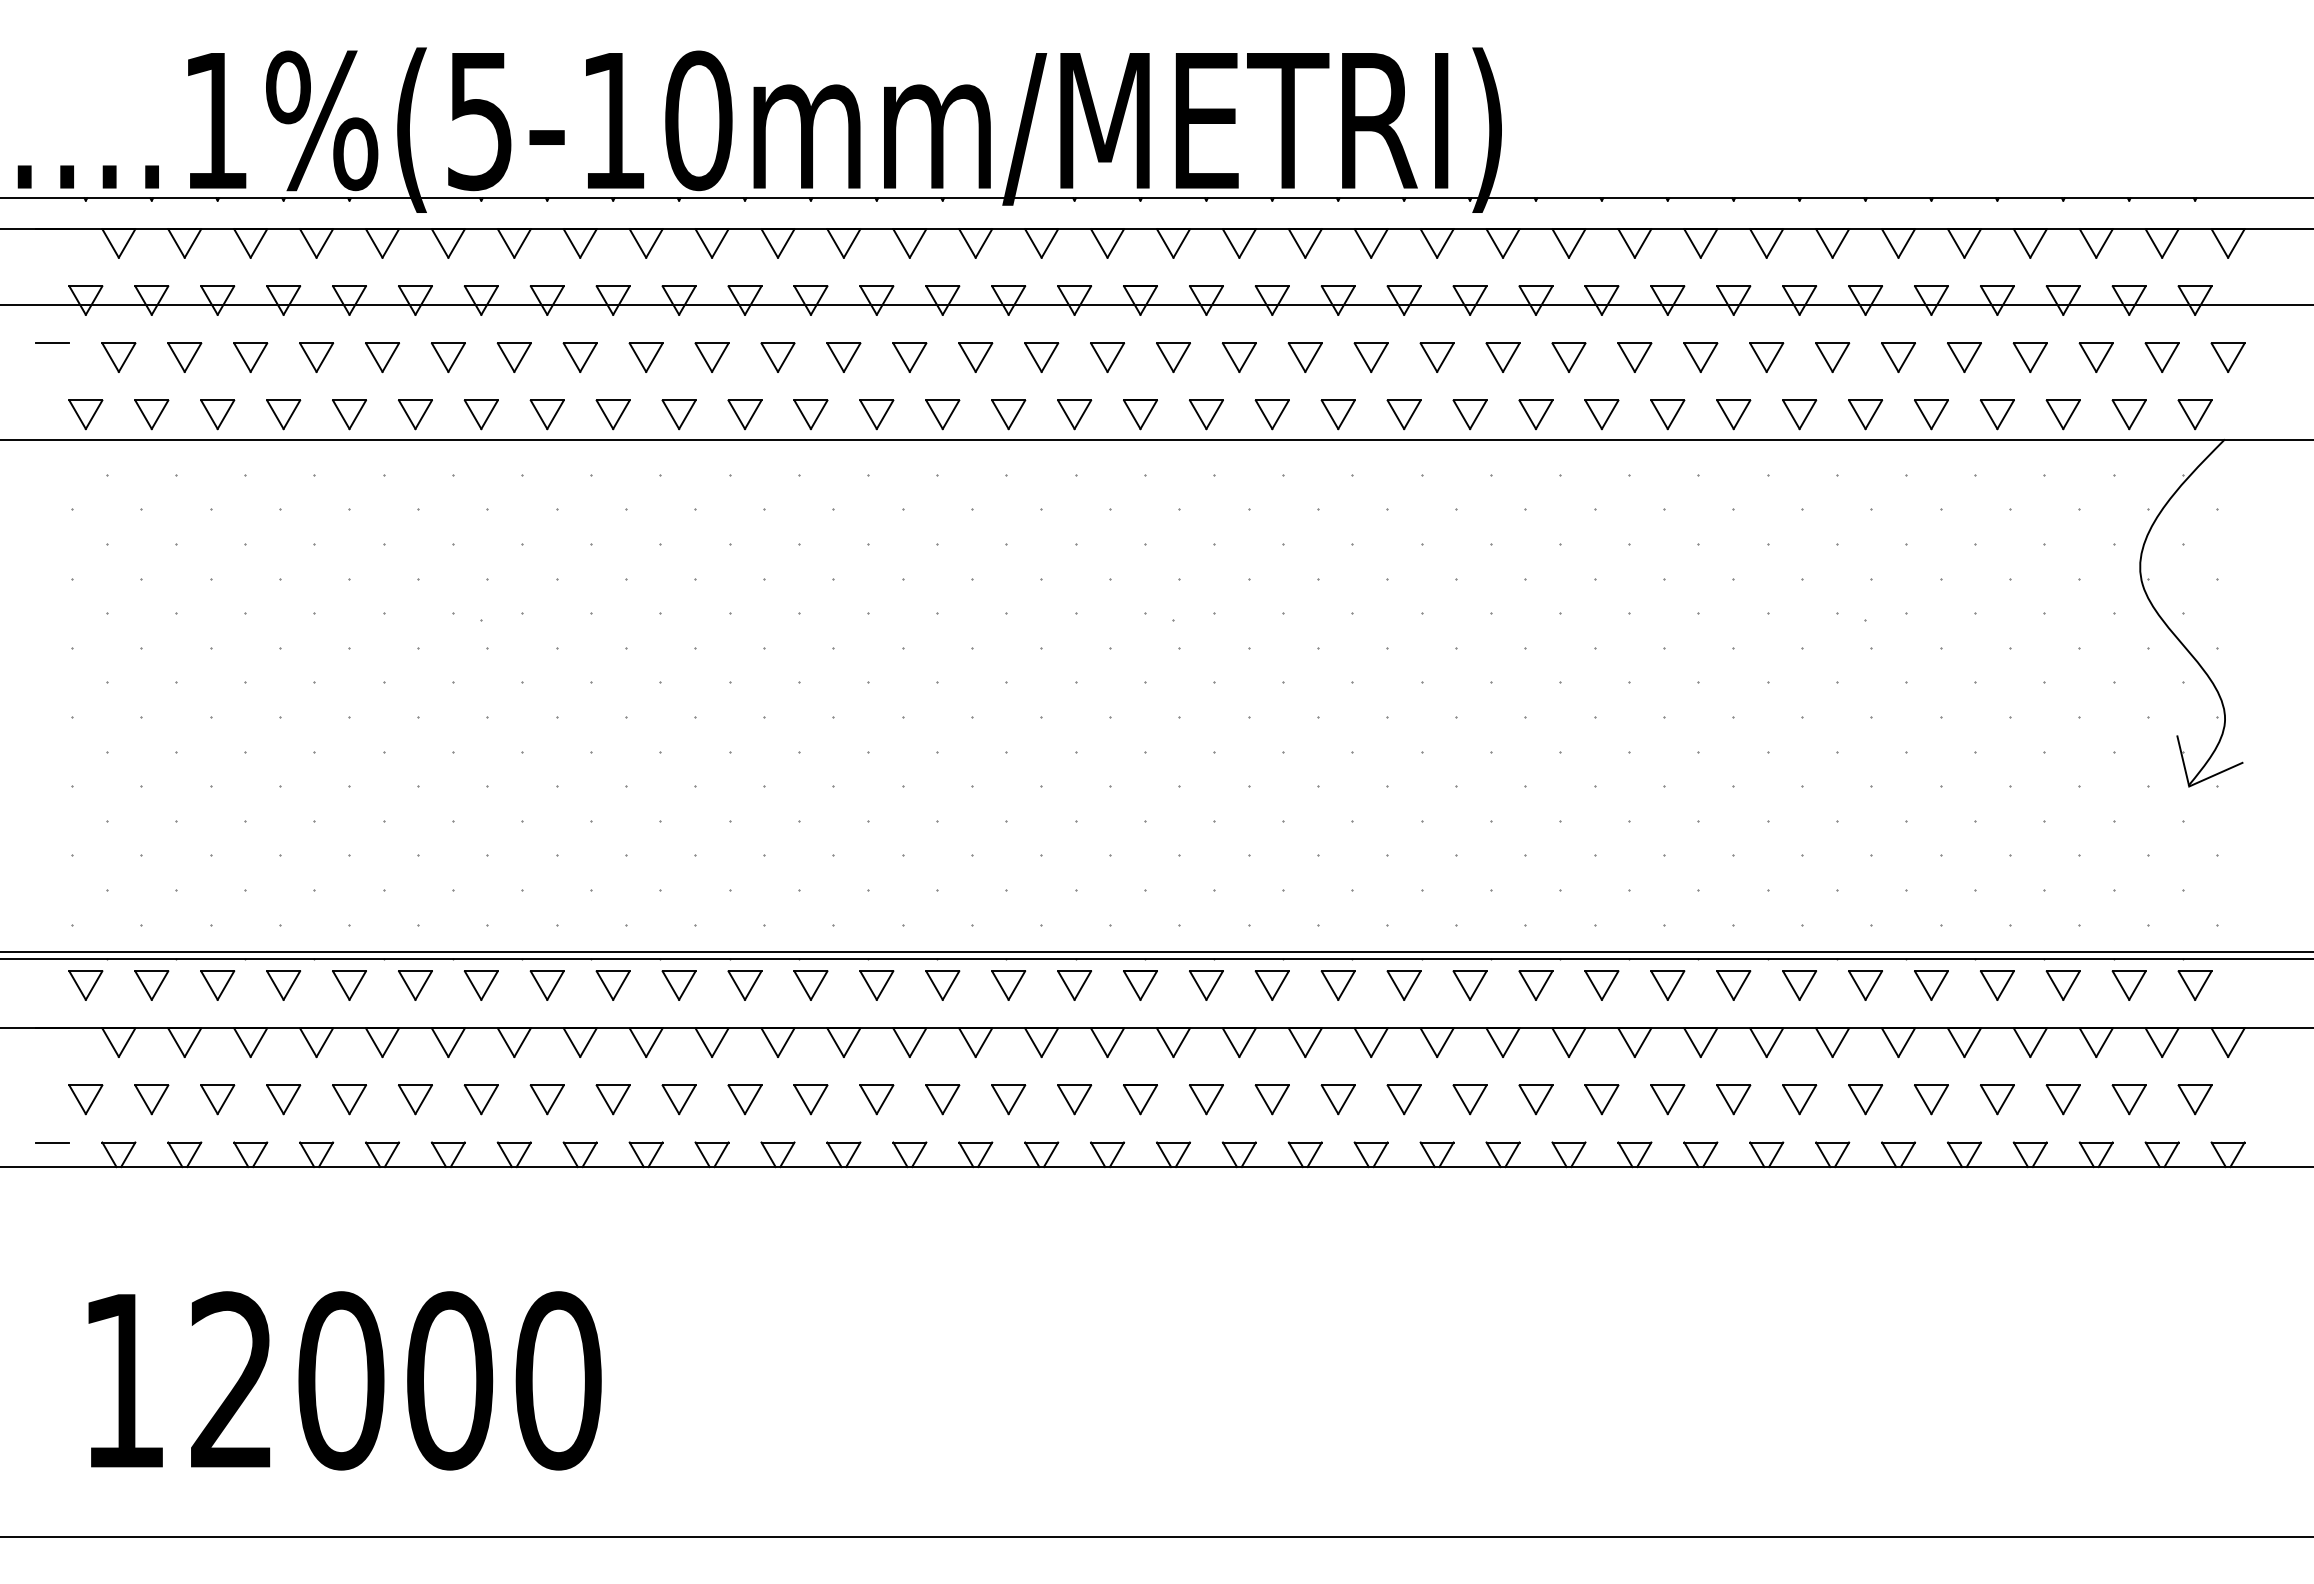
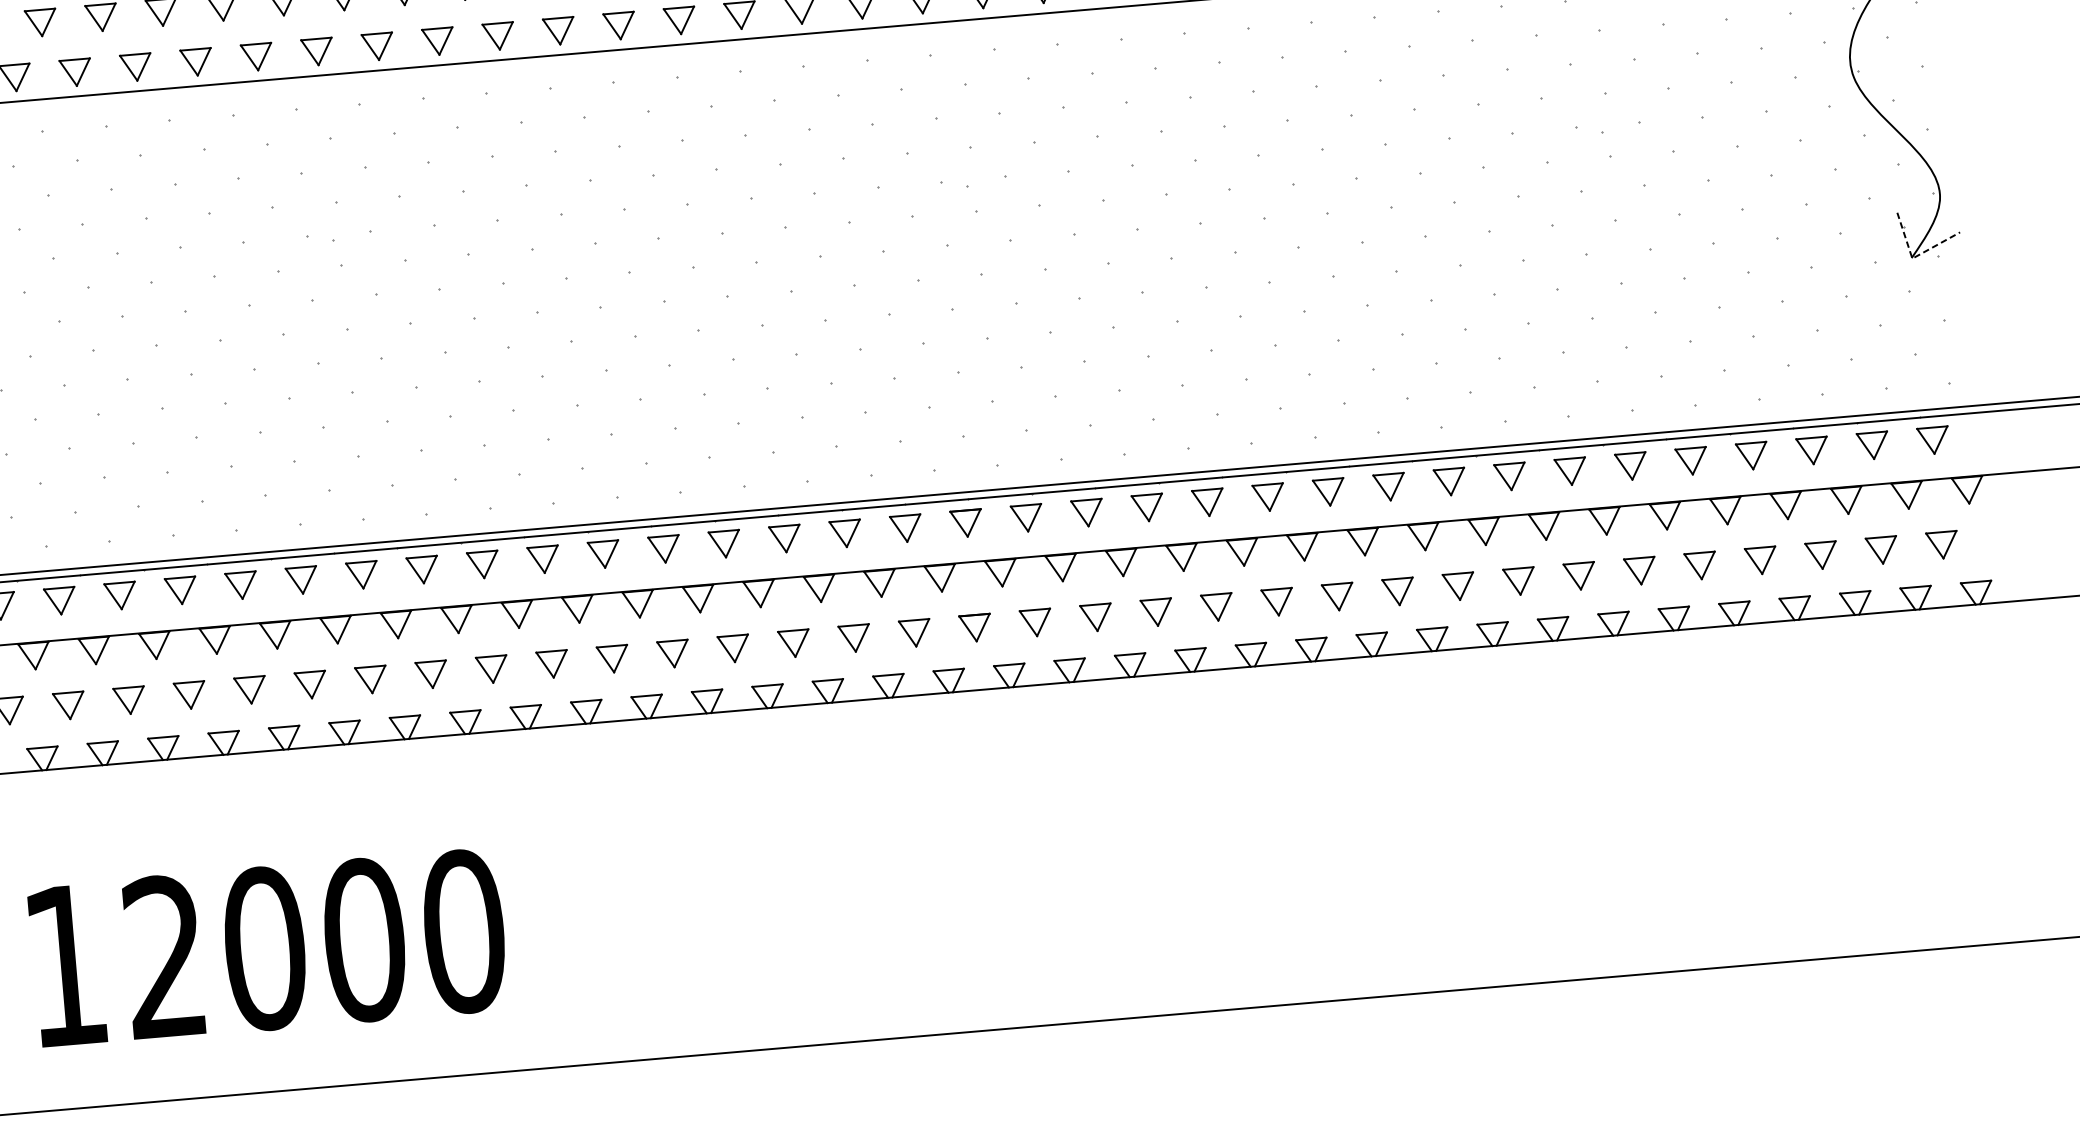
line: (2191, 785) -> (1914, 257), solid -> dashed

